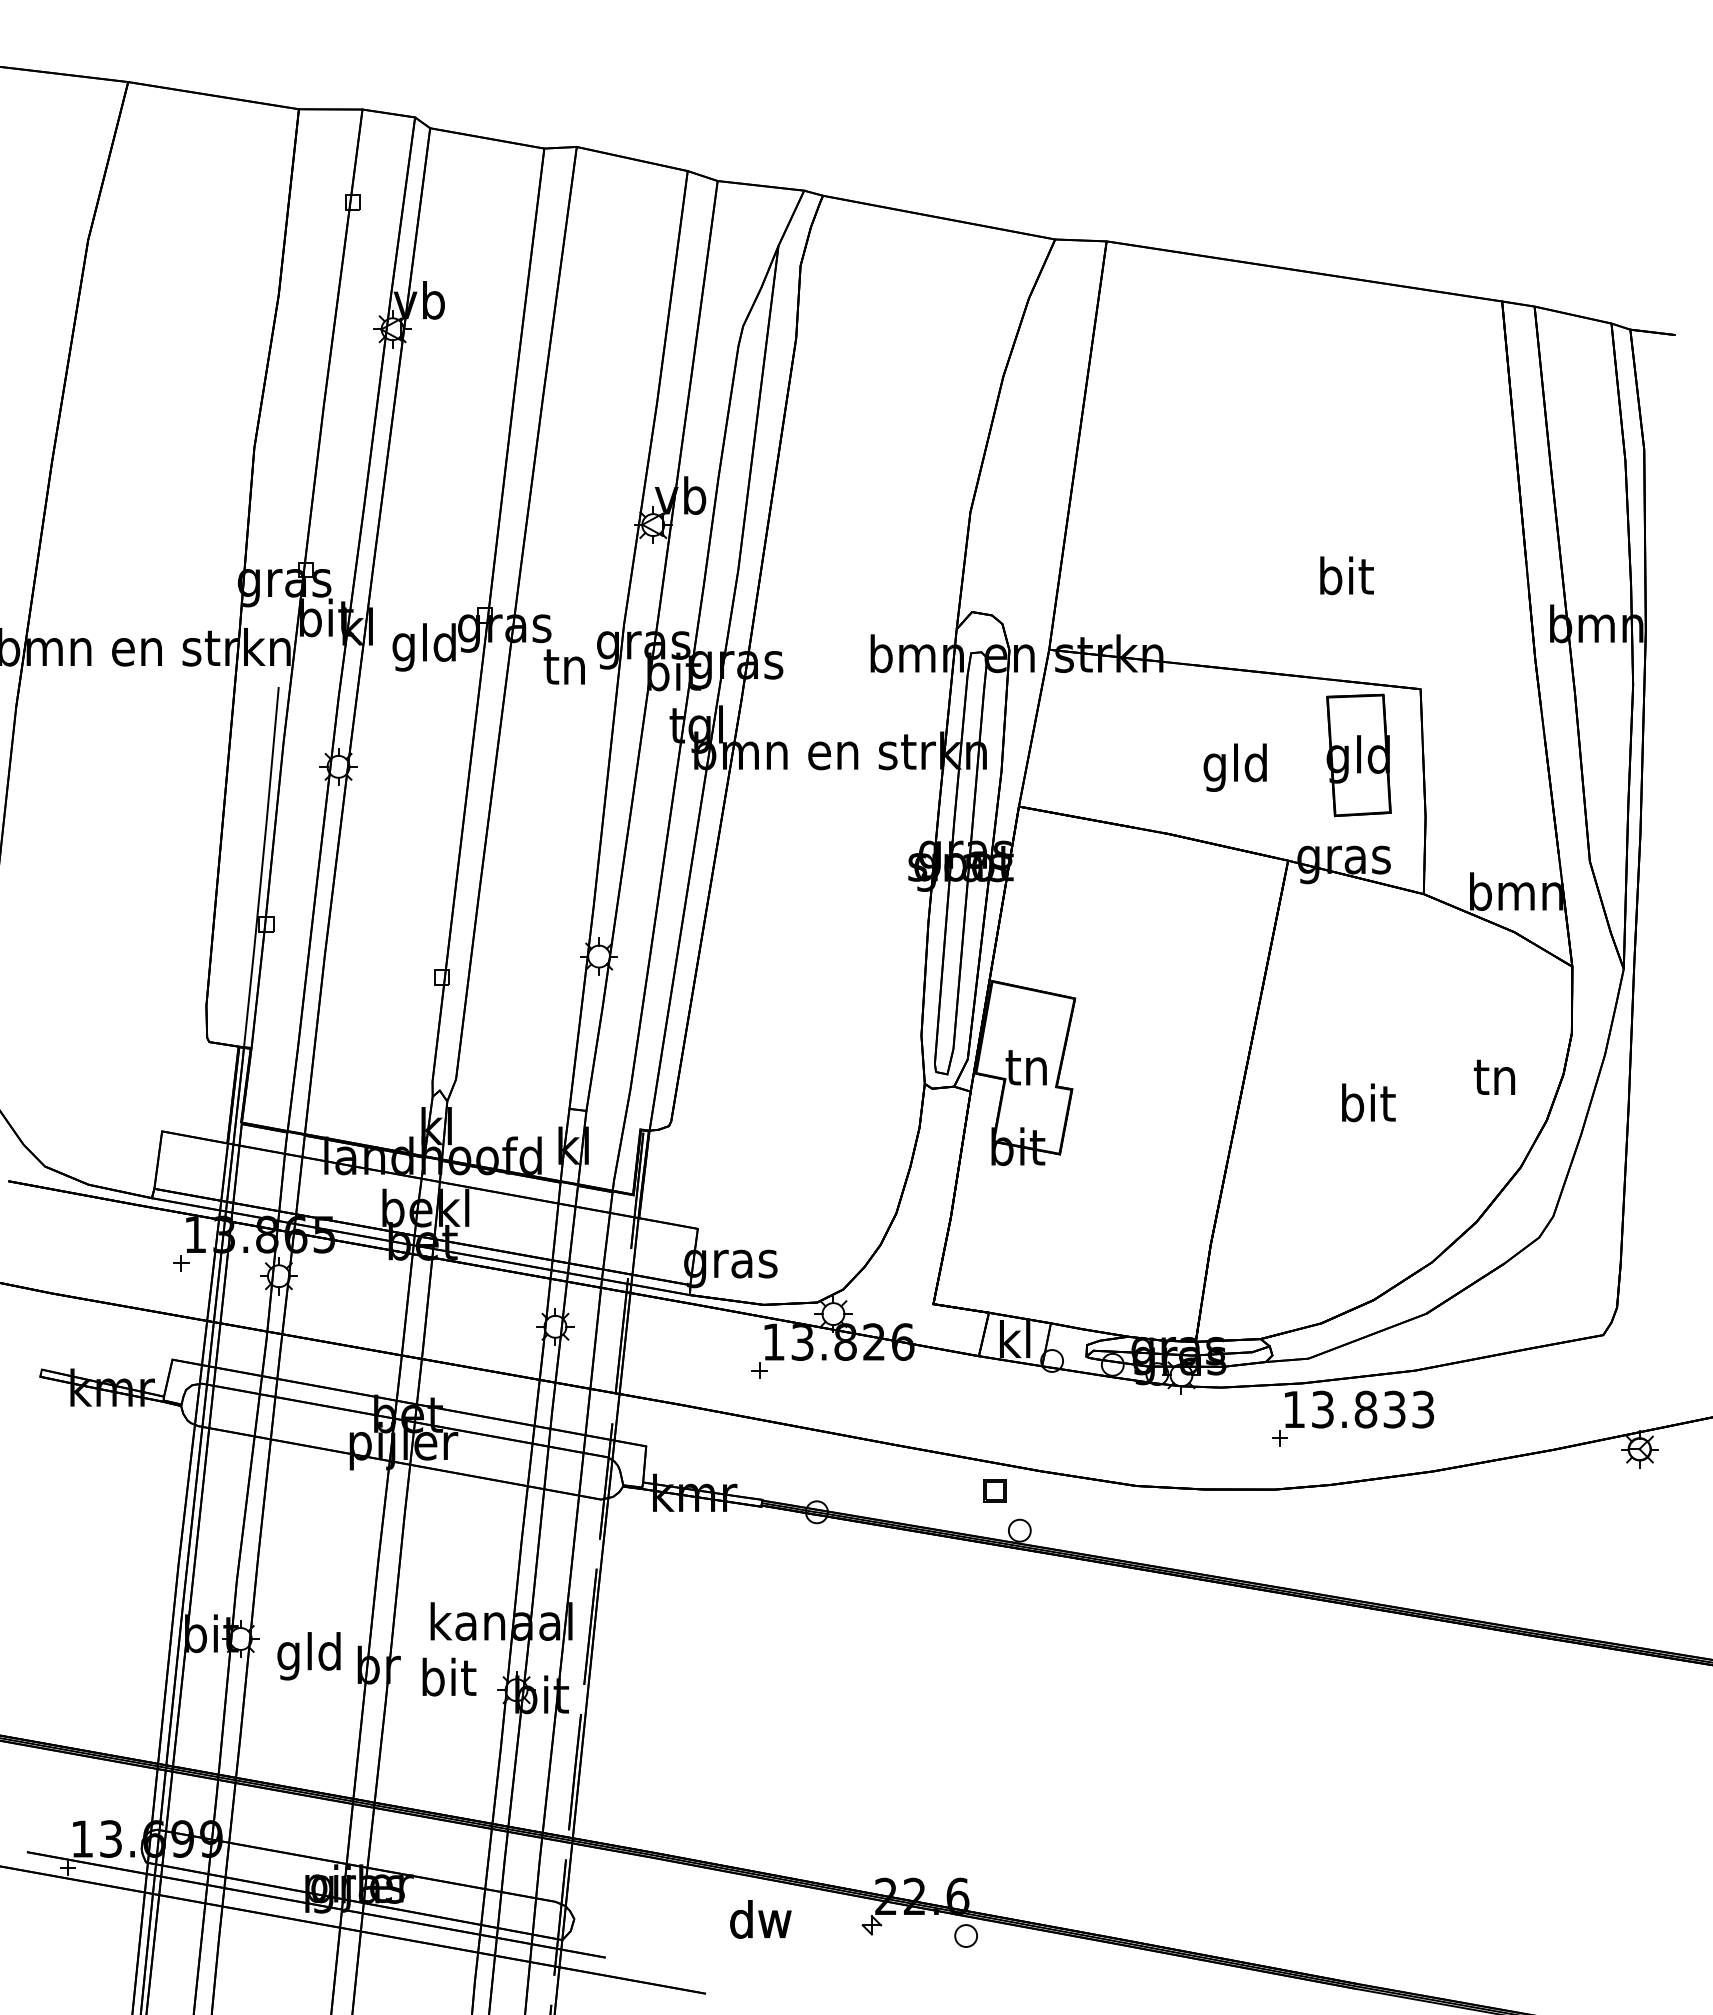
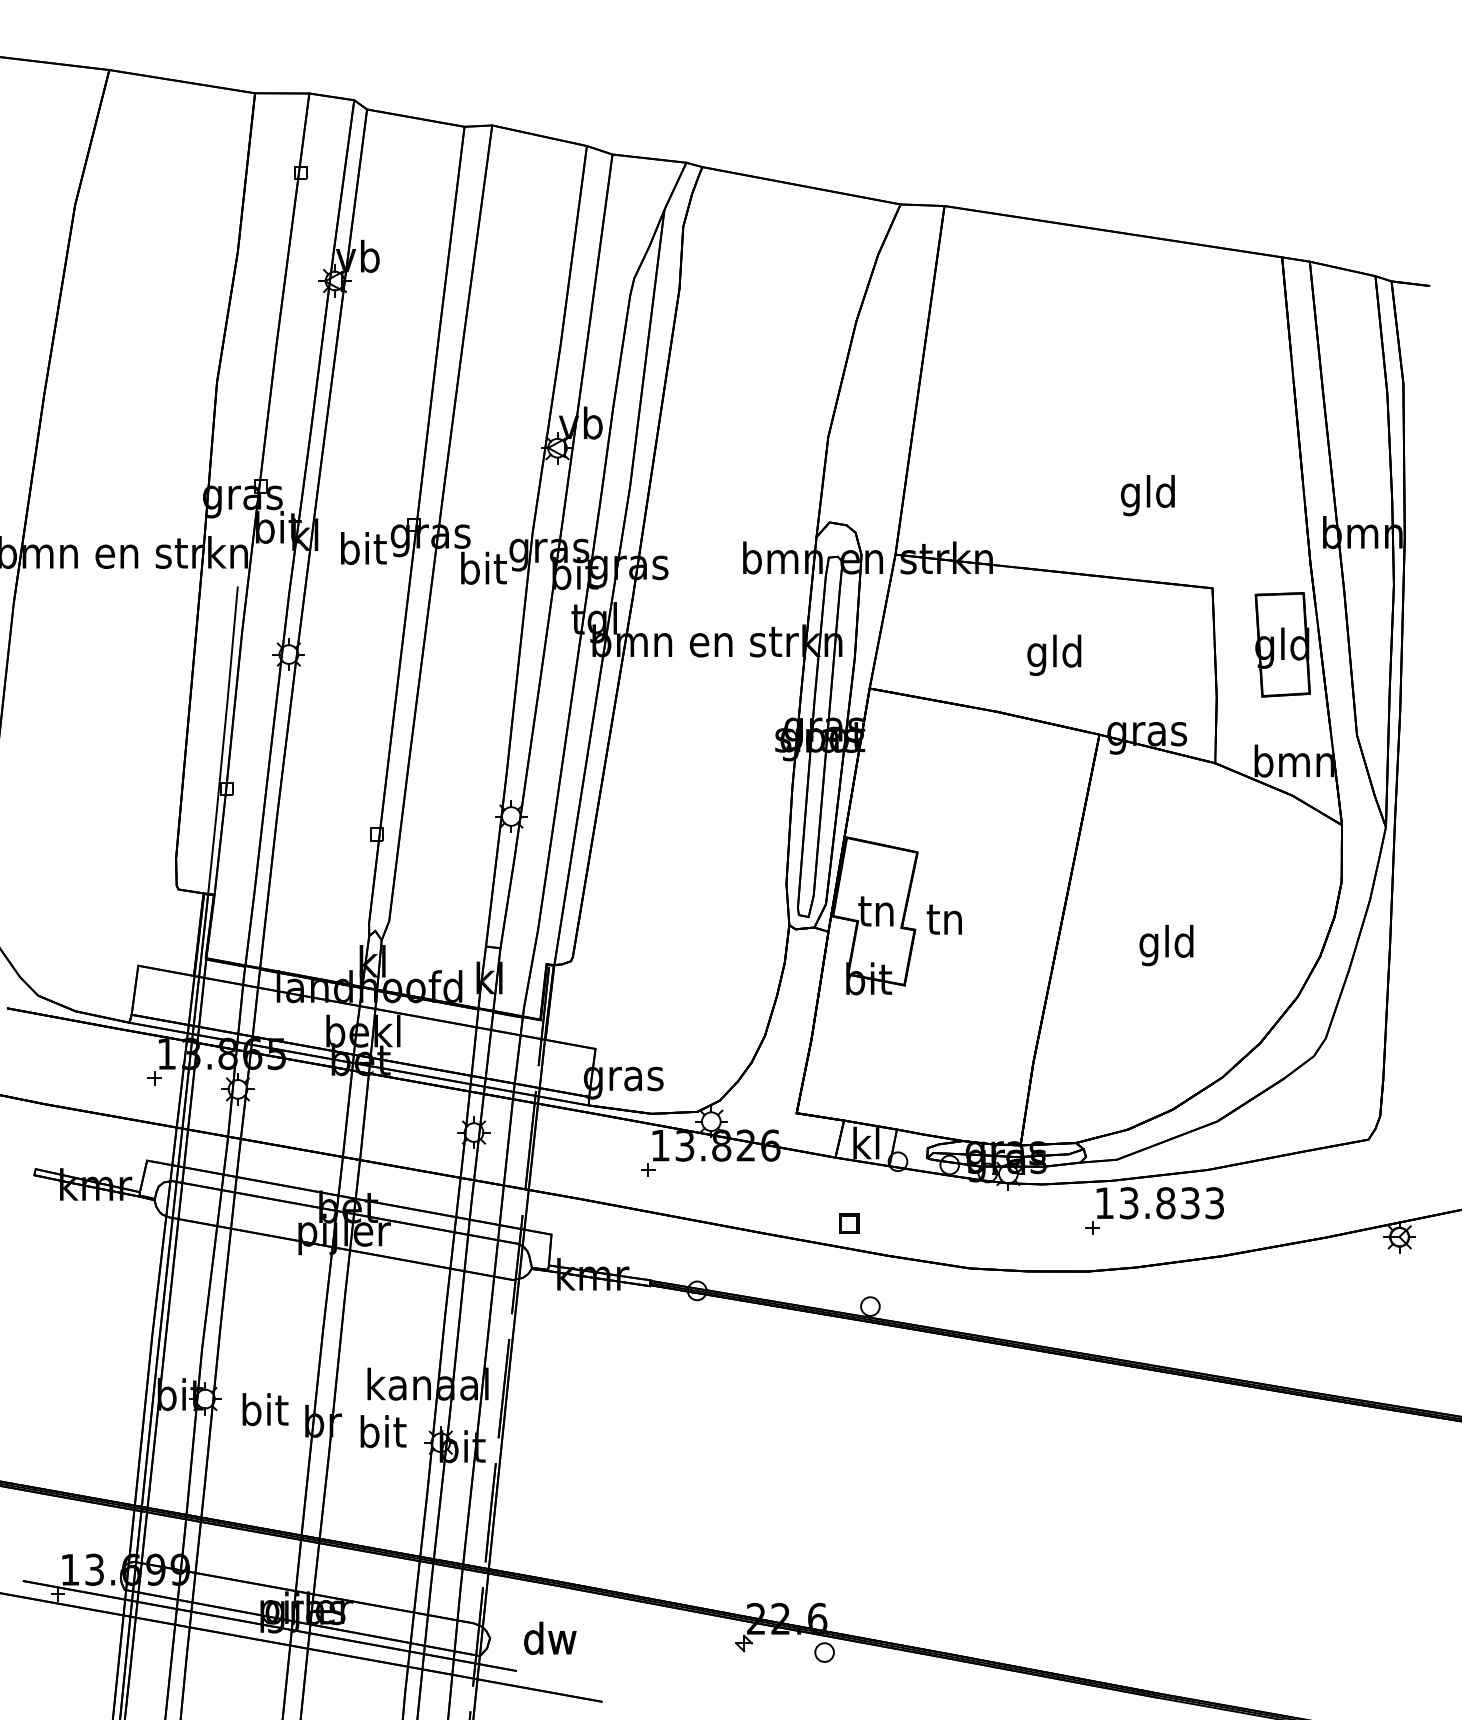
text: (1344, 580) -> (1147, 495), bit -> gld
text: (423, 647) -> (361, 552), gld -> bit
text: (566, 665) -> (483, 568), tn -> bit
part: (1358, 755) -> (1282, 644), moved
text: (1494, 1076) -> (944, 918), moved
text: (1366, 1107) -> (1166, 945), bit -> gld
part: (994, 1490) -> (848, 1223), moved
text: (308, 1656) -> (263, 1413), gld -> bit
text: (760, 1919) -> (550, 1638), moved

